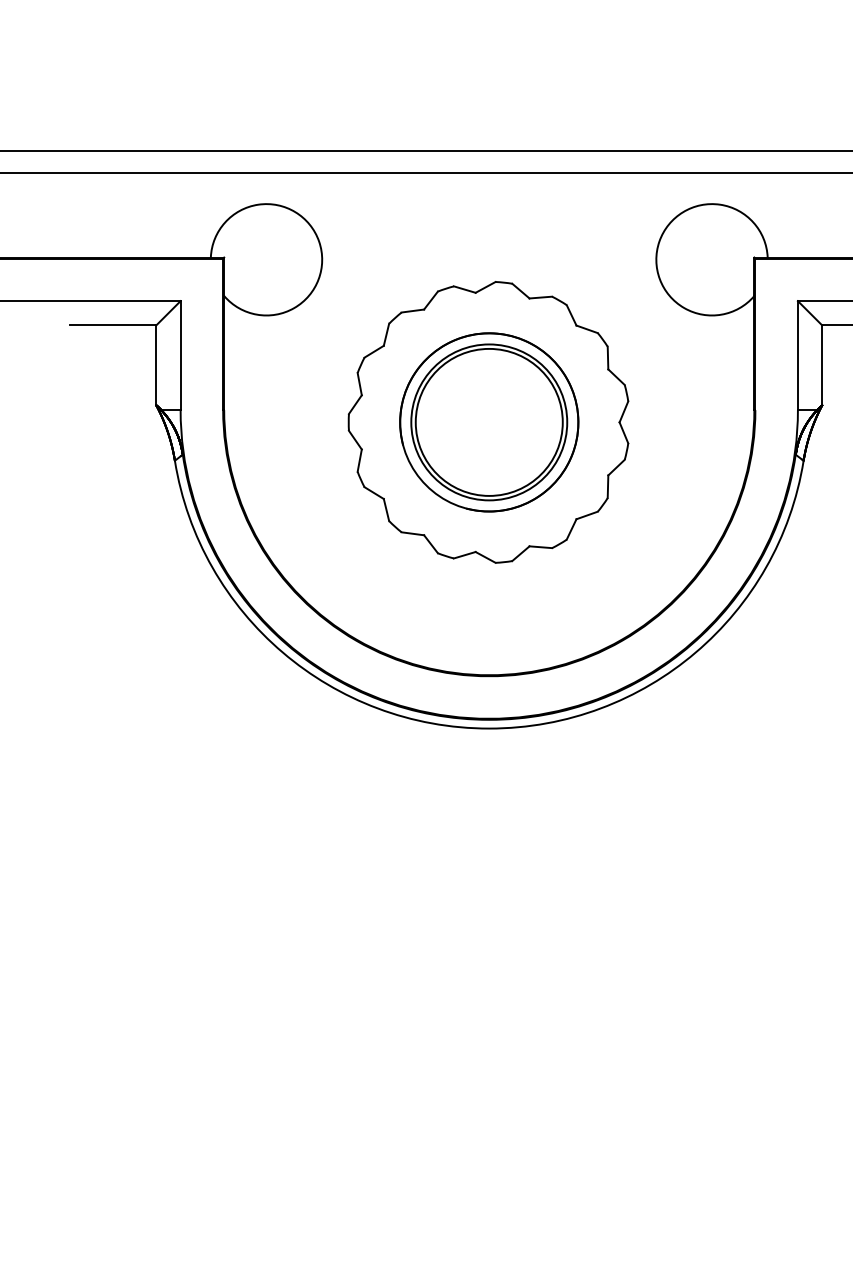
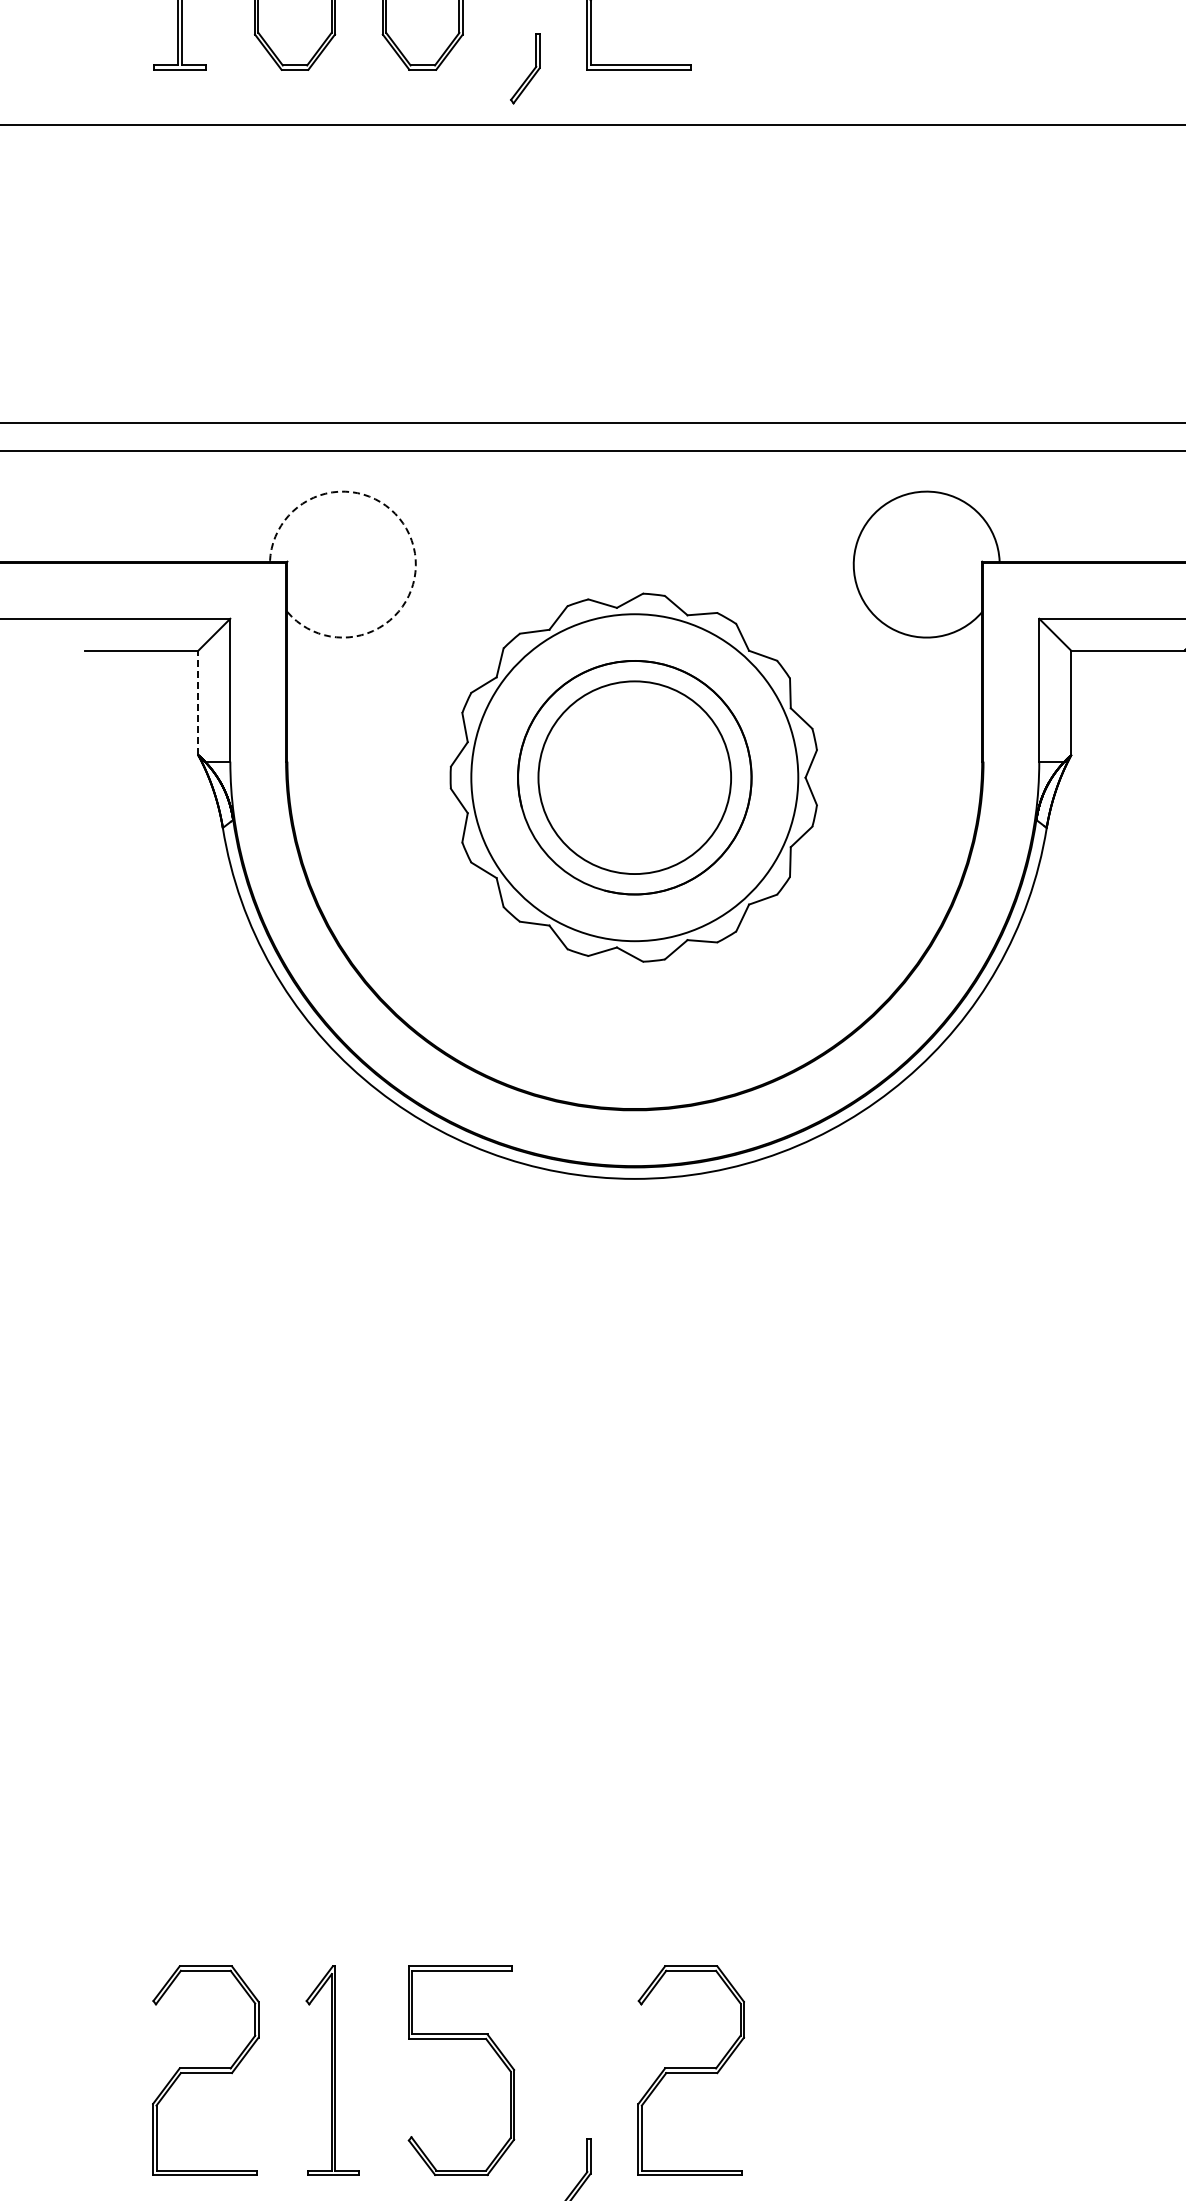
arc: (318, 241) -> (411, 540), solid -> dashed
line: (156, 365) -> (198, 702), solid -> dashed
circle: (489, 422) -> (634, 777), size x1.6

